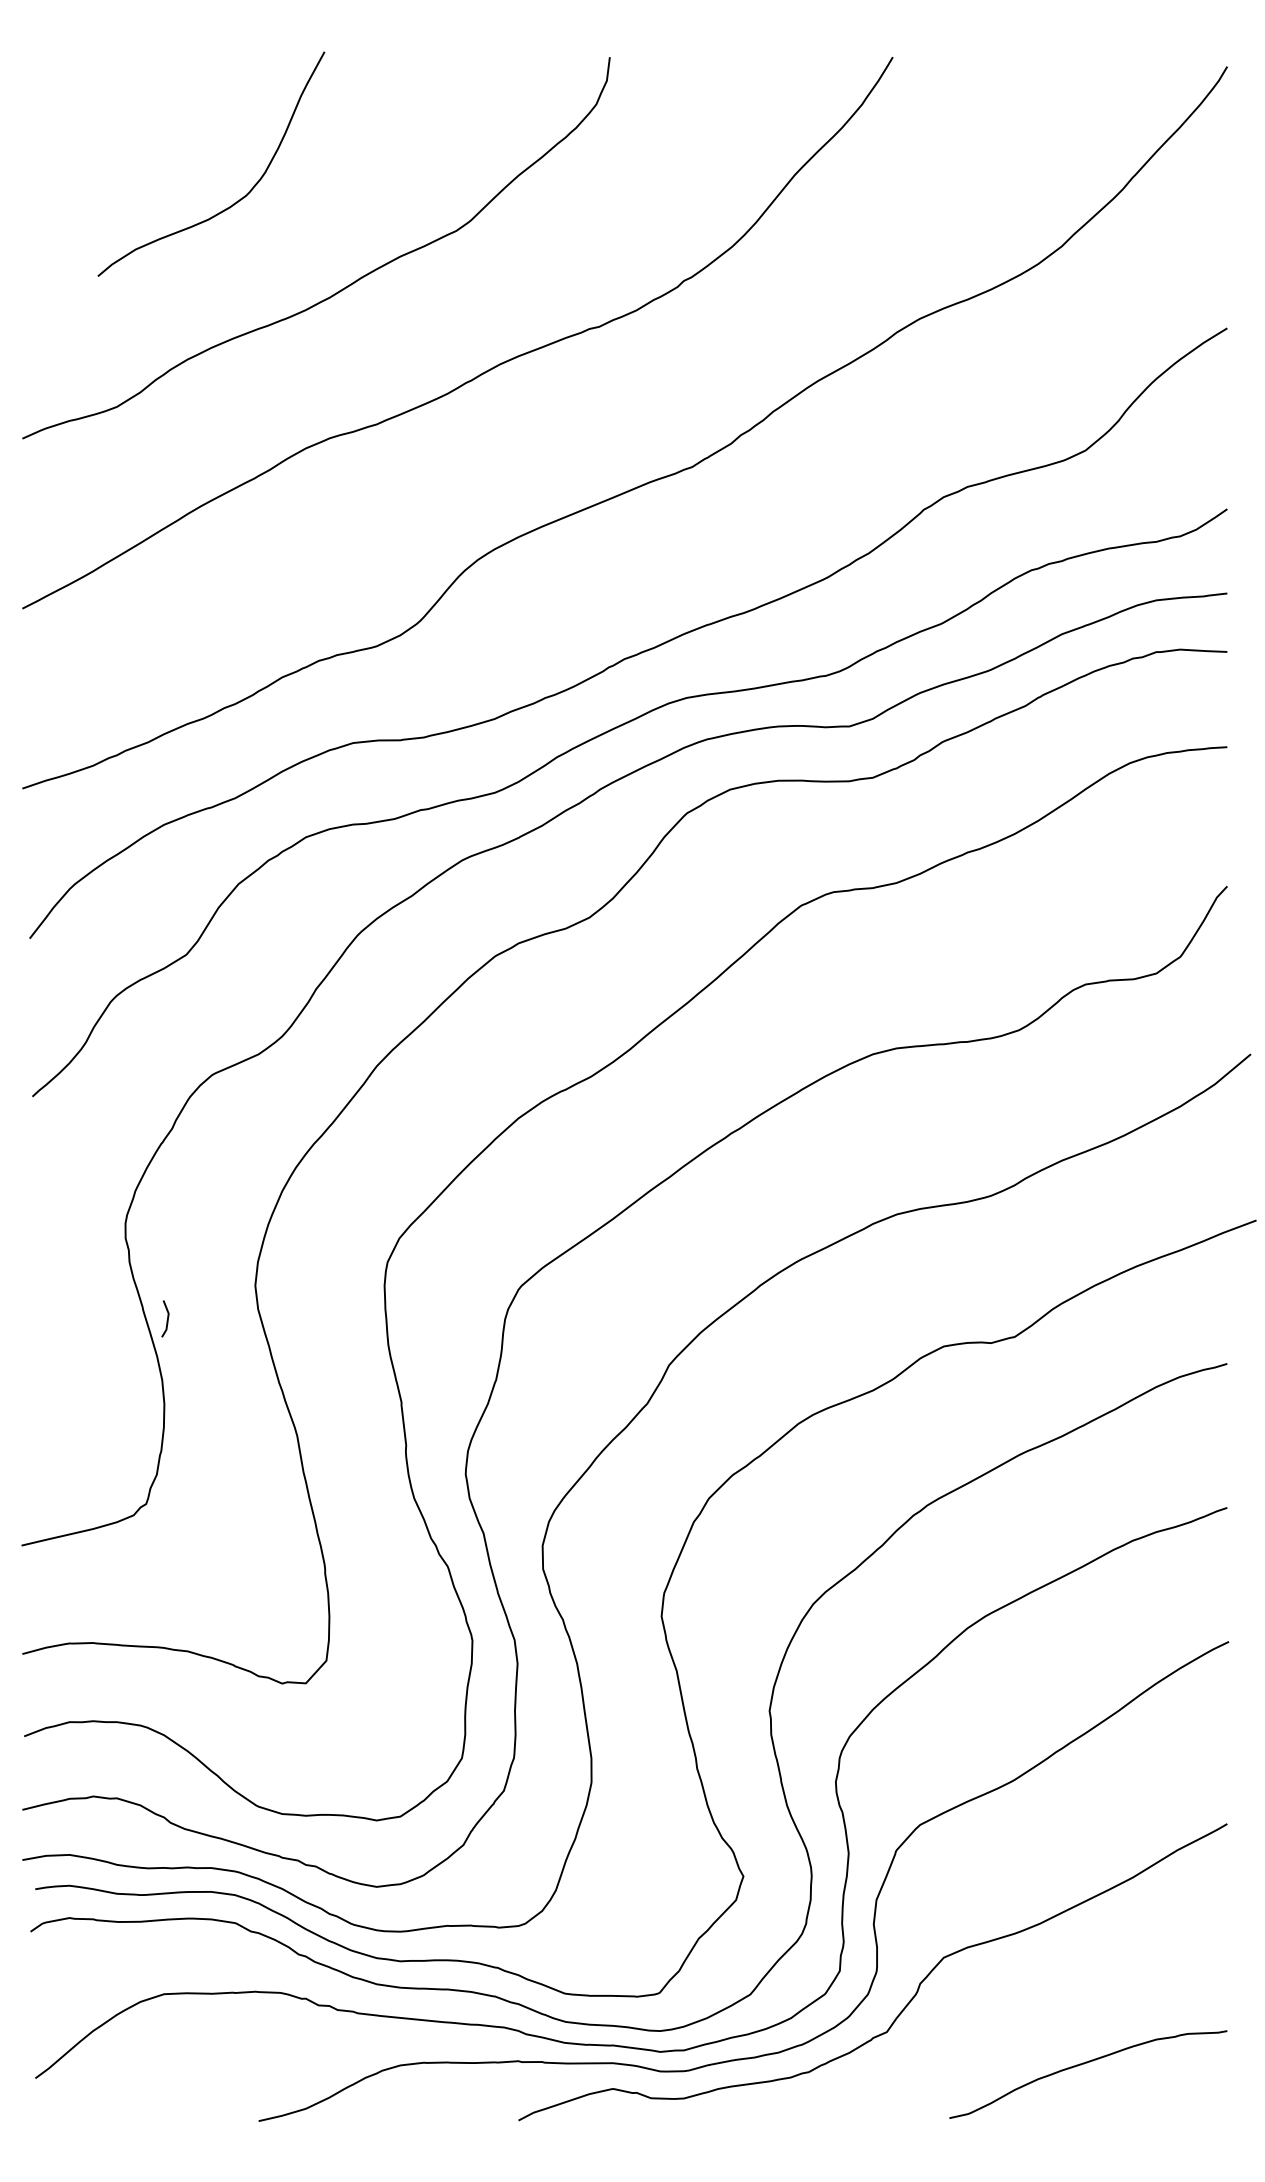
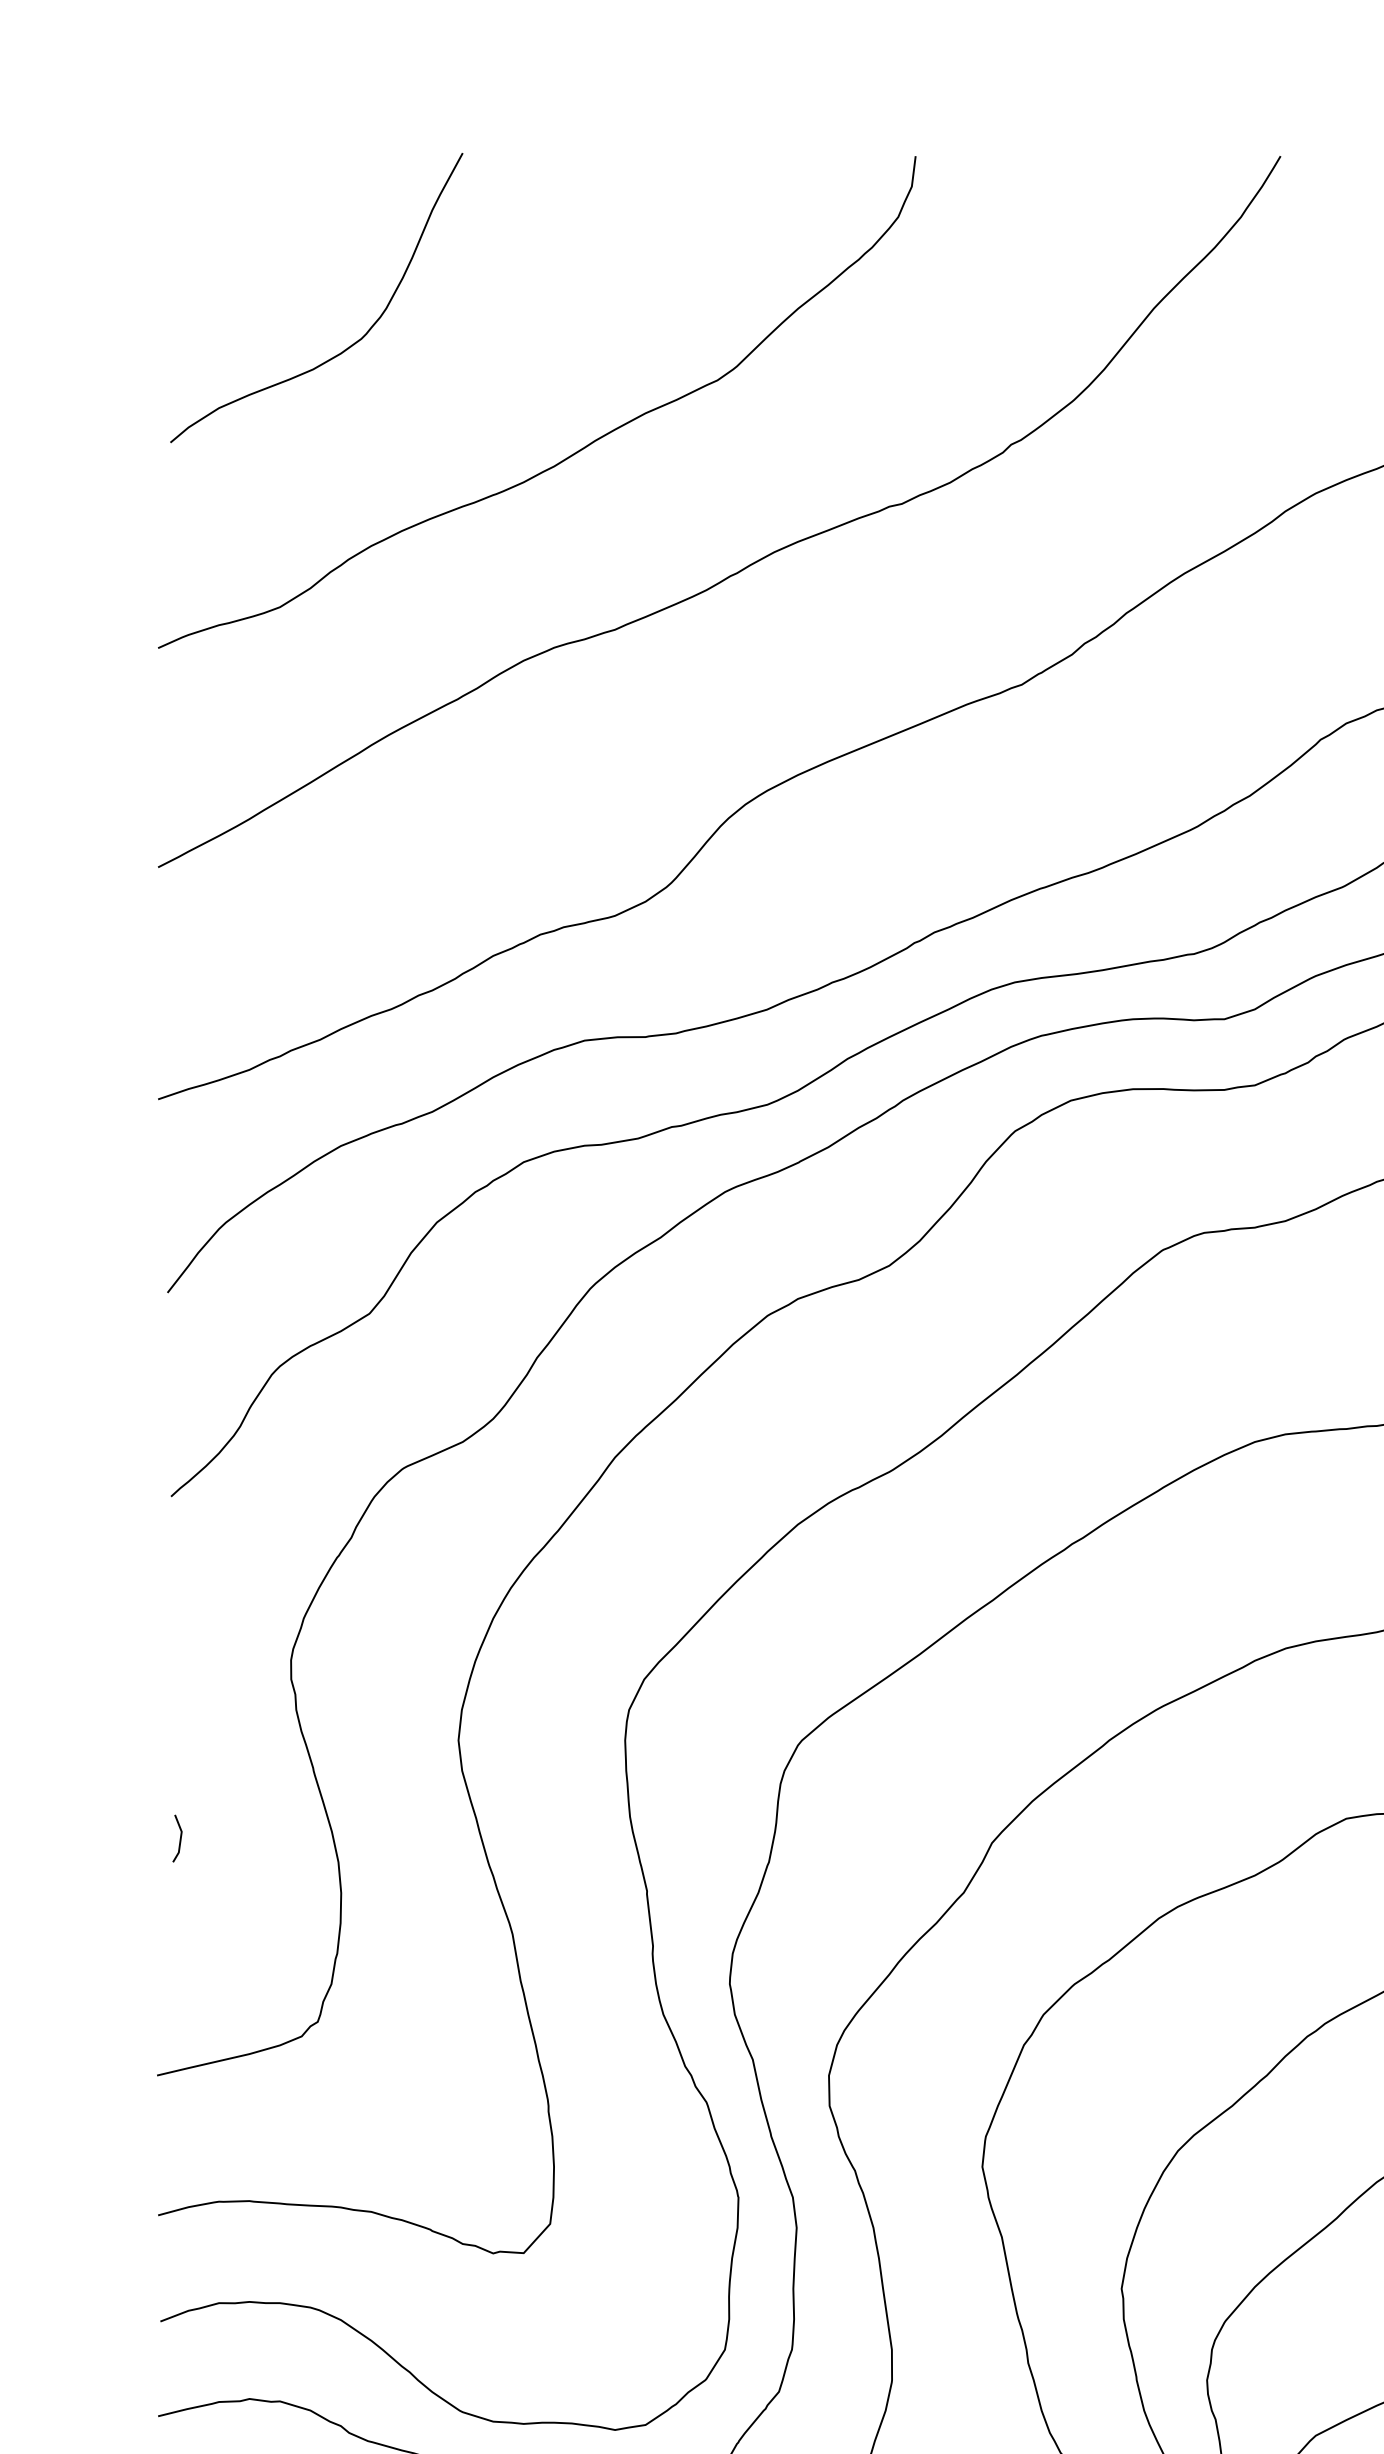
curve: (237, 200) -> (350, 344), moved
line: (167, 1318) -> (180, 1838), moved

